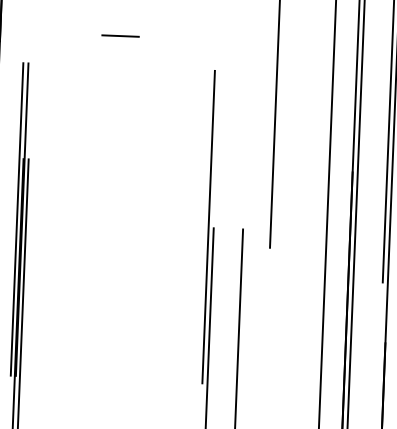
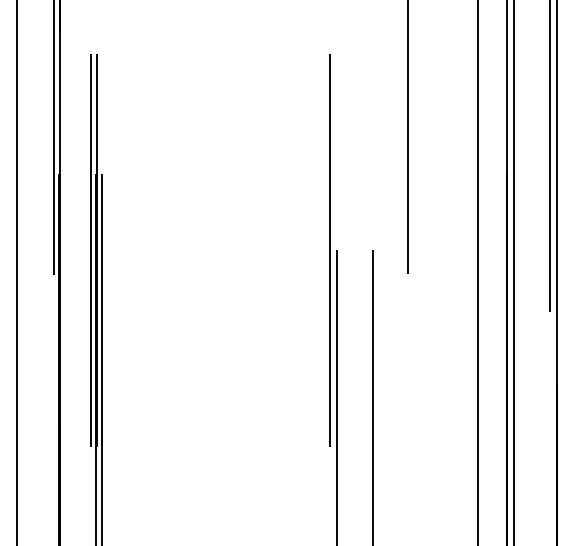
line: (120, 35) -> (210, 15), removed

